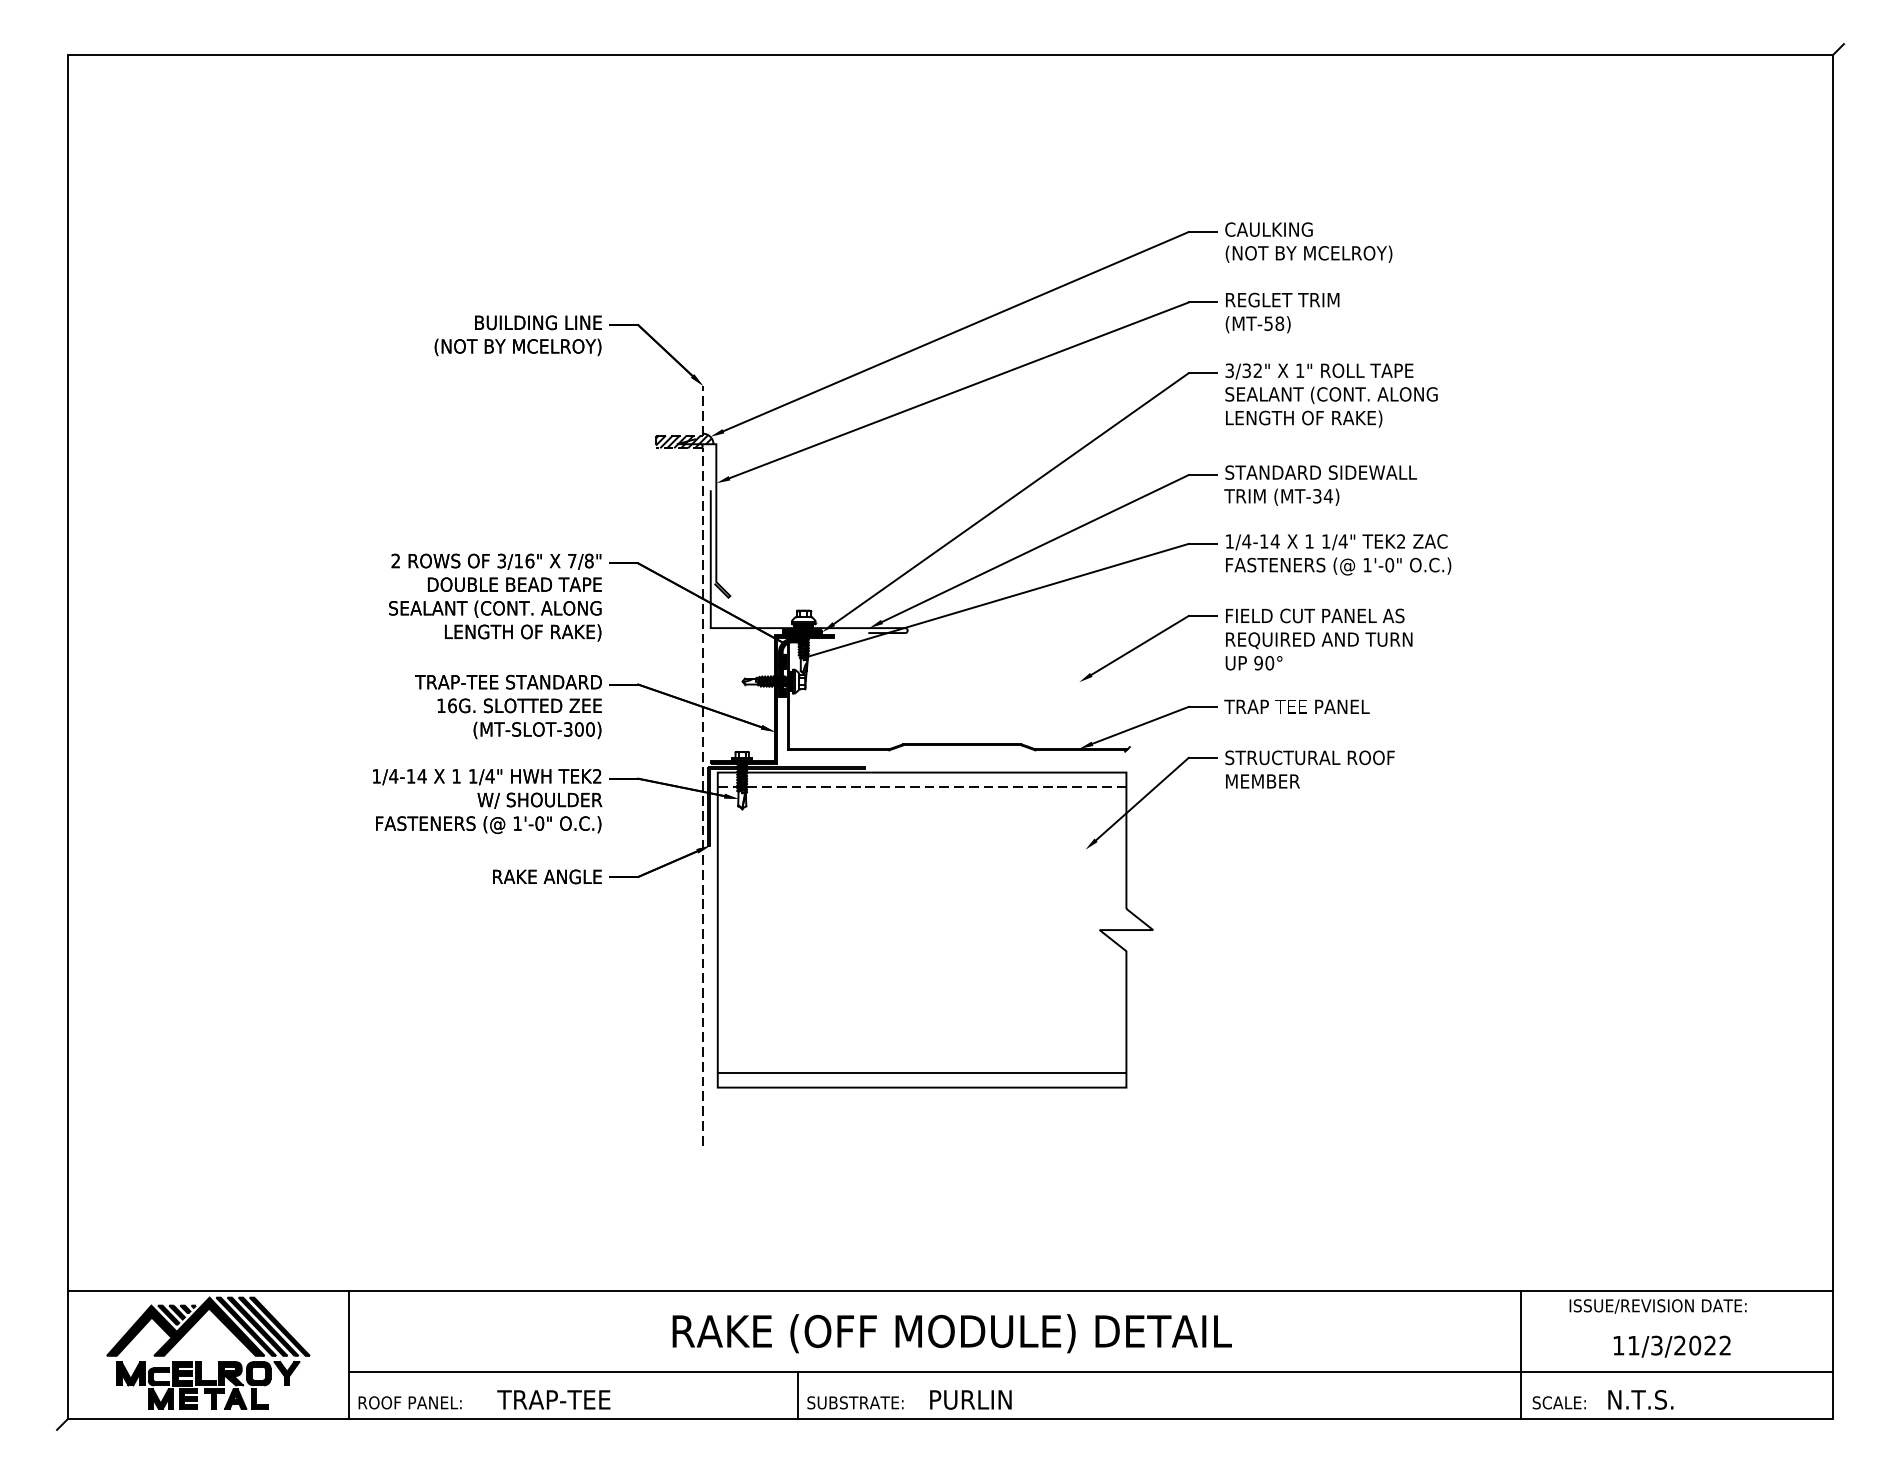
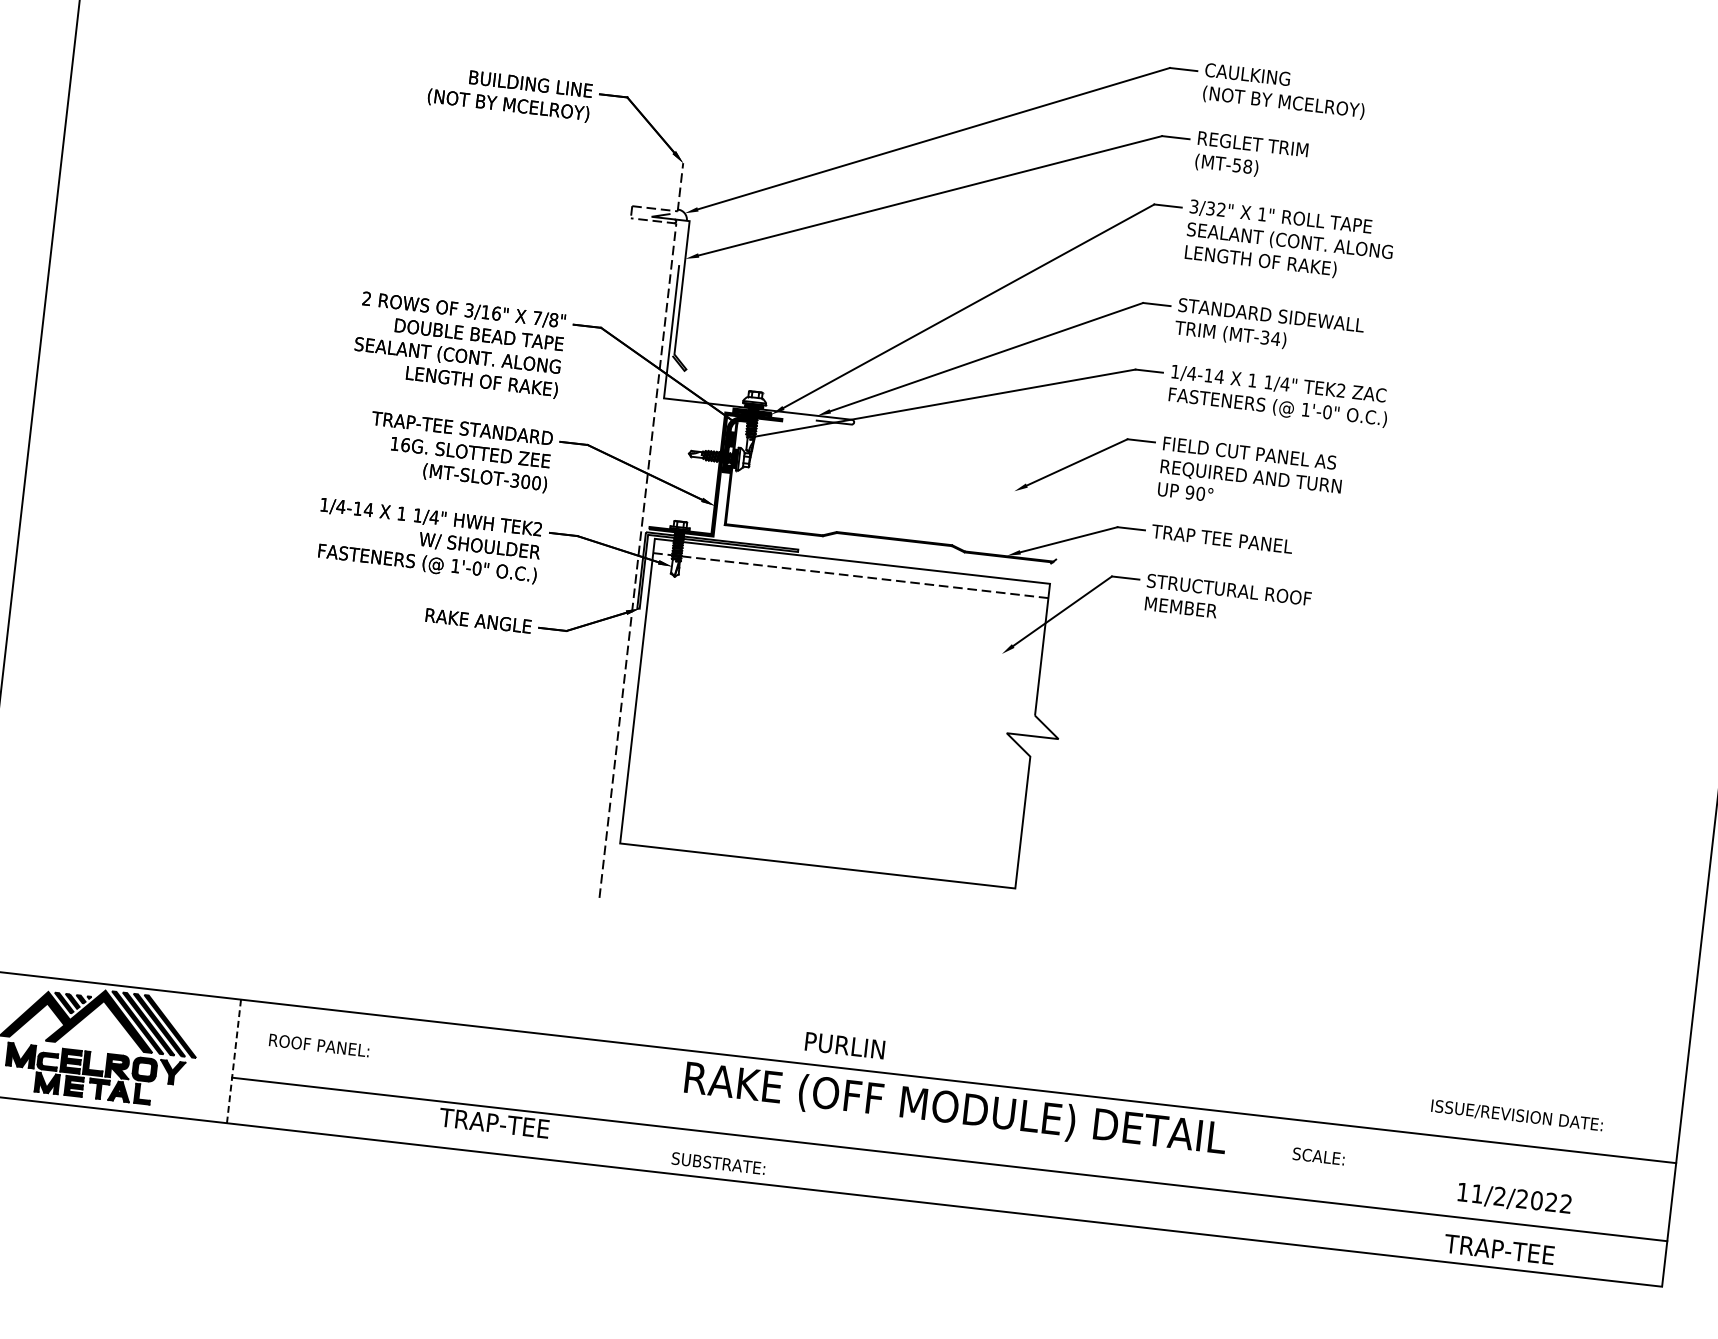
hatch: (684, 441) -> (659, 215), removed
line: (921, 1072) -> (818, 851), removed
text: (1657, 1306) -> (1516, 1115), moved
text: (951, 1333) -> (954, 1109), moved
text: (1656, 1345) -> (1499, 1196), 11/3/2022 -> 11/2/2022
line: (348, 1354) -> (233, 1060), solid -> dashed
line: (1521, 1354) -> (1367, 1190), removed
line: (798, 1394) -> (664, 1149), removed
text: (553, 1399) -> (494, 1122), moved
text: (970, 1399) -> (844, 1045), moved
text: (1662, 1399) -> (1499, 1249), N.T.S. -> TRAP-TEE
text: (409, 1402) -> (318, 1045), moved
text: (1558, 1402) -> (1317, 1156), moved

